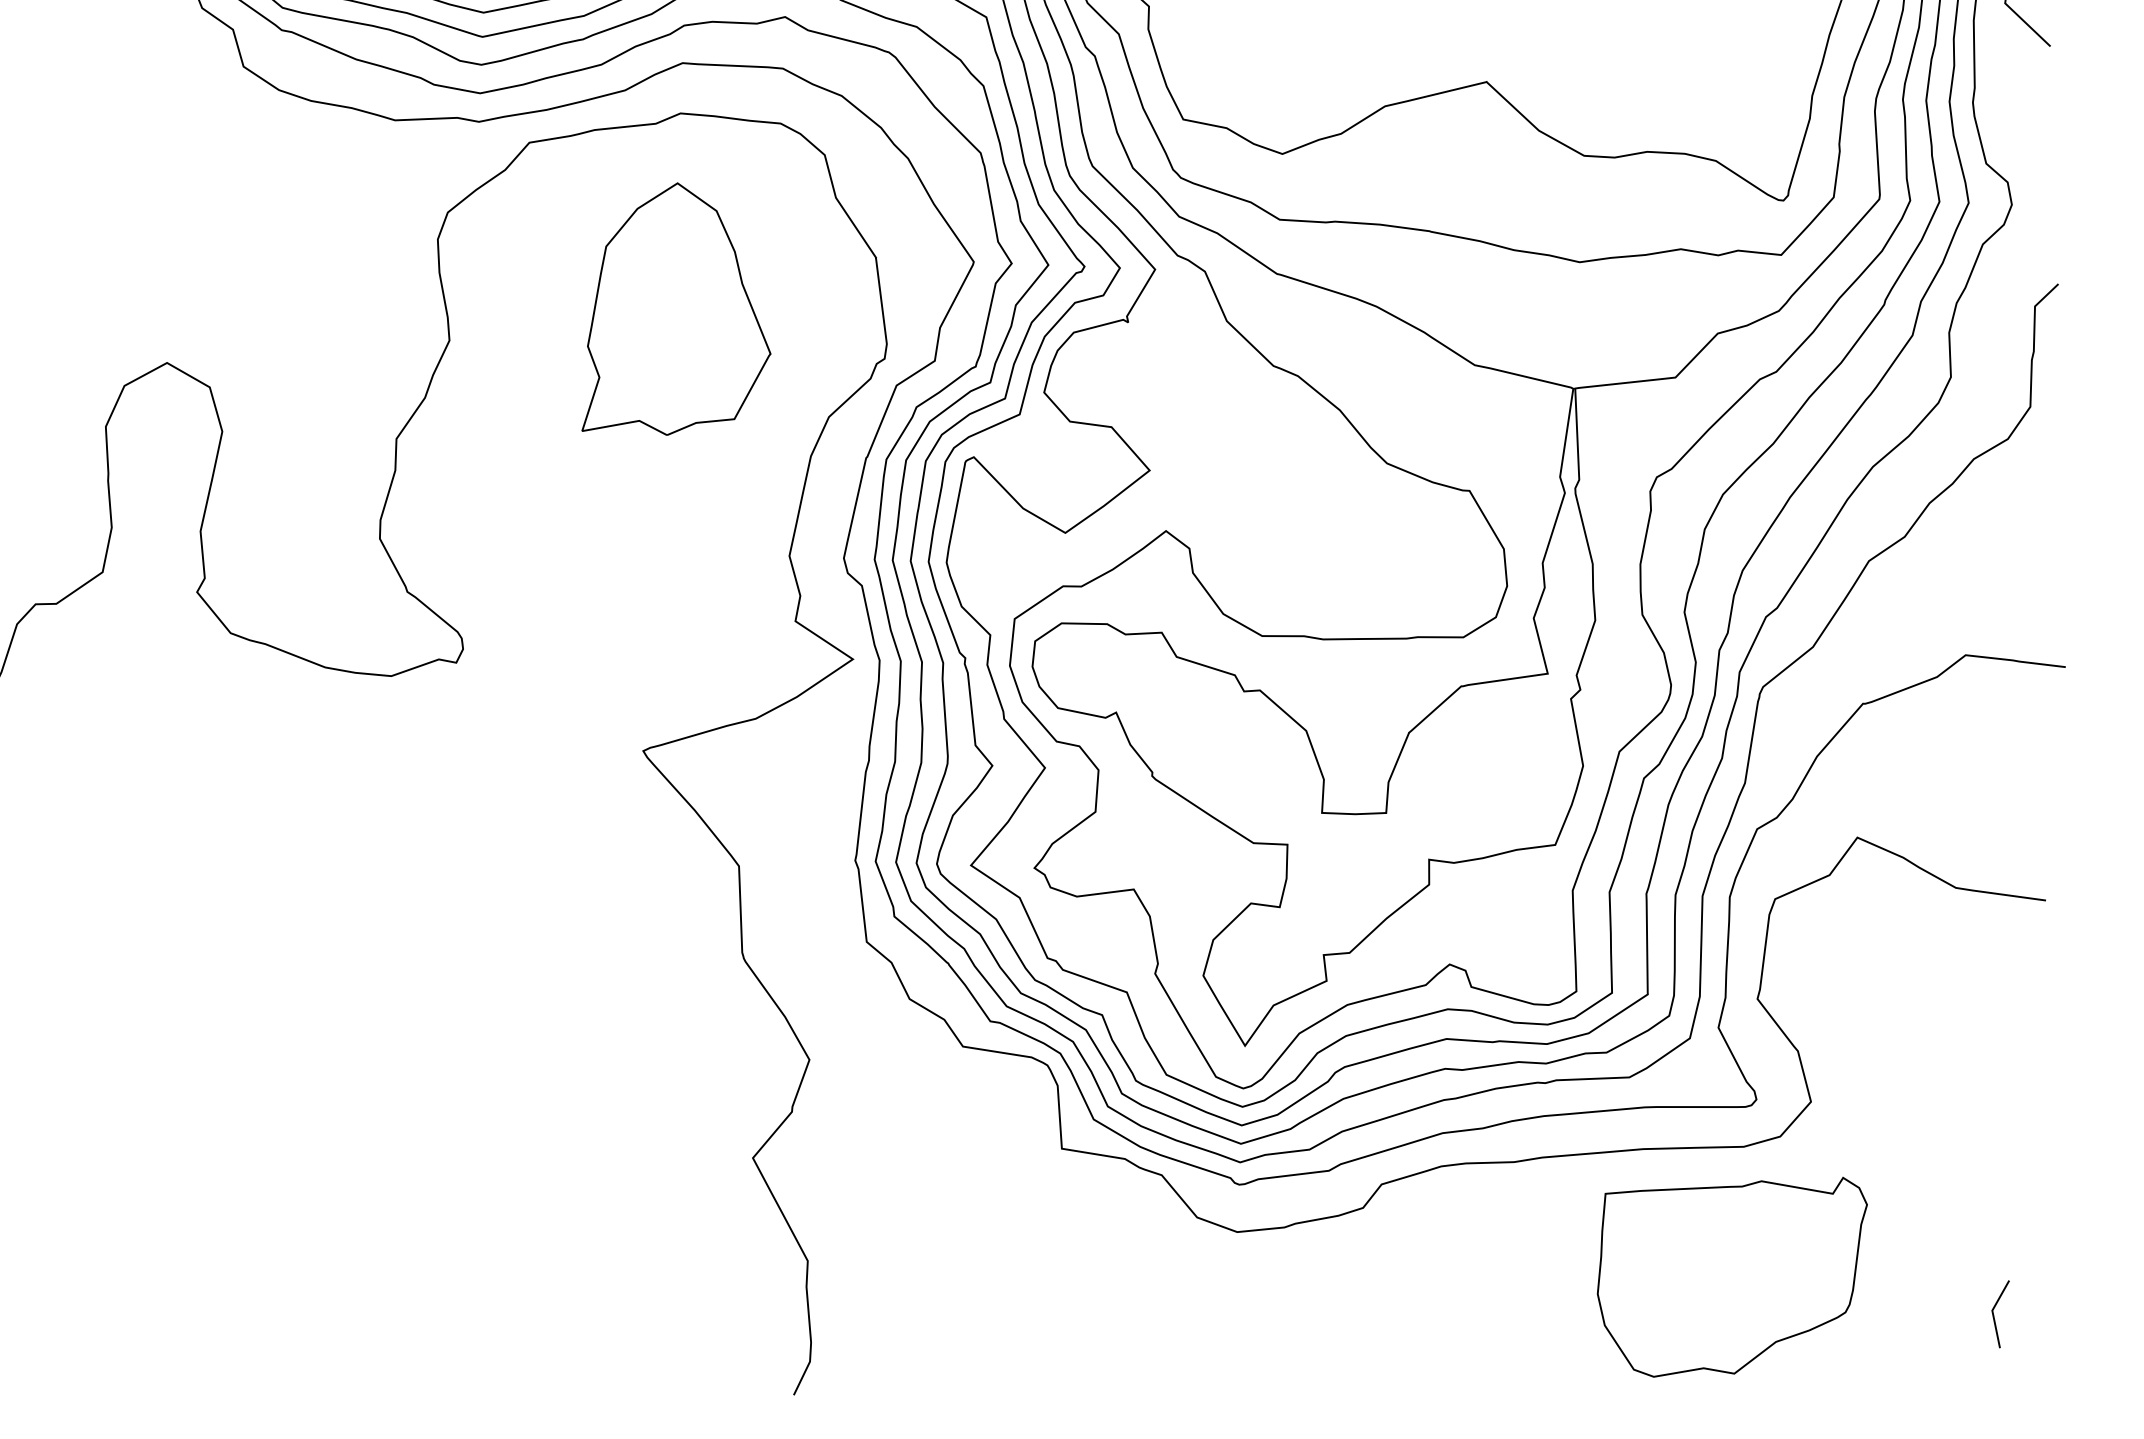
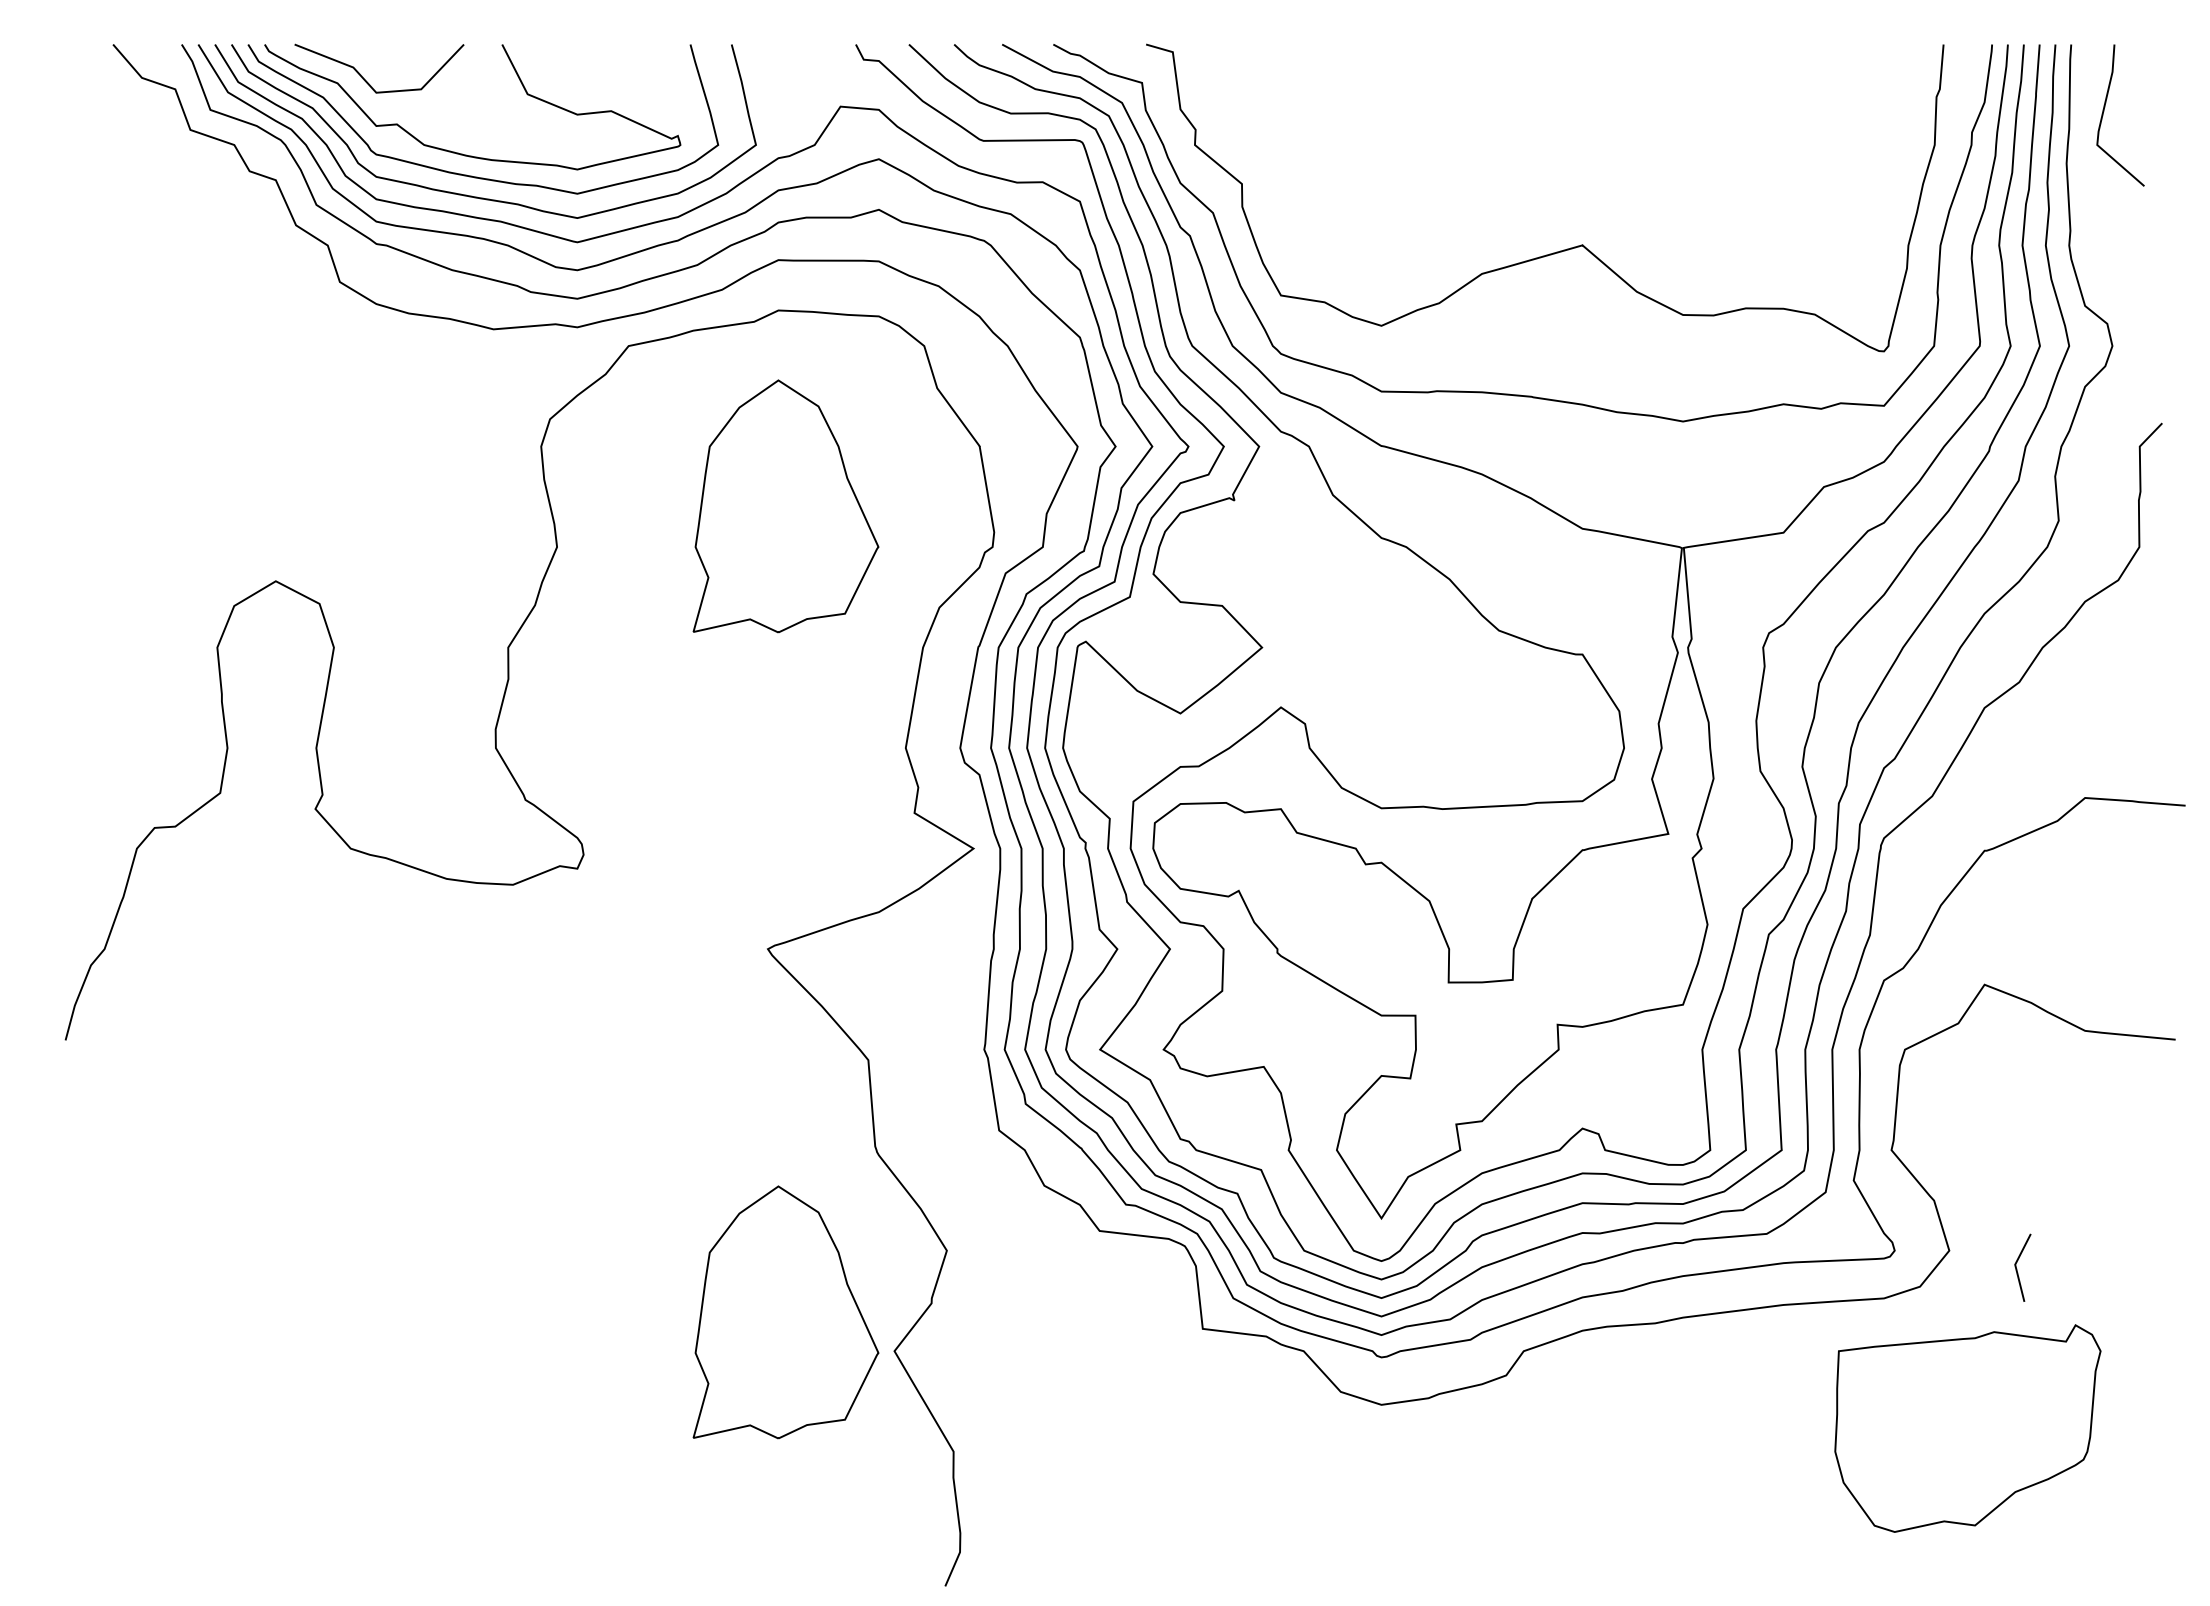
part: (645, 1114) -> (785, 1312), added
part: (1730, 1276) -> (1967, 1428), moved
line: (1994, 1314) -> (2017, 1268), moved

